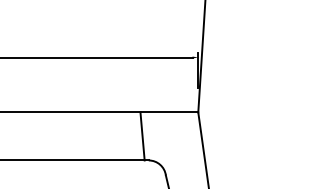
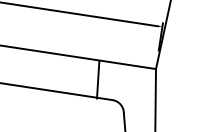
line: (142, 136) -> (98, 79), moved

